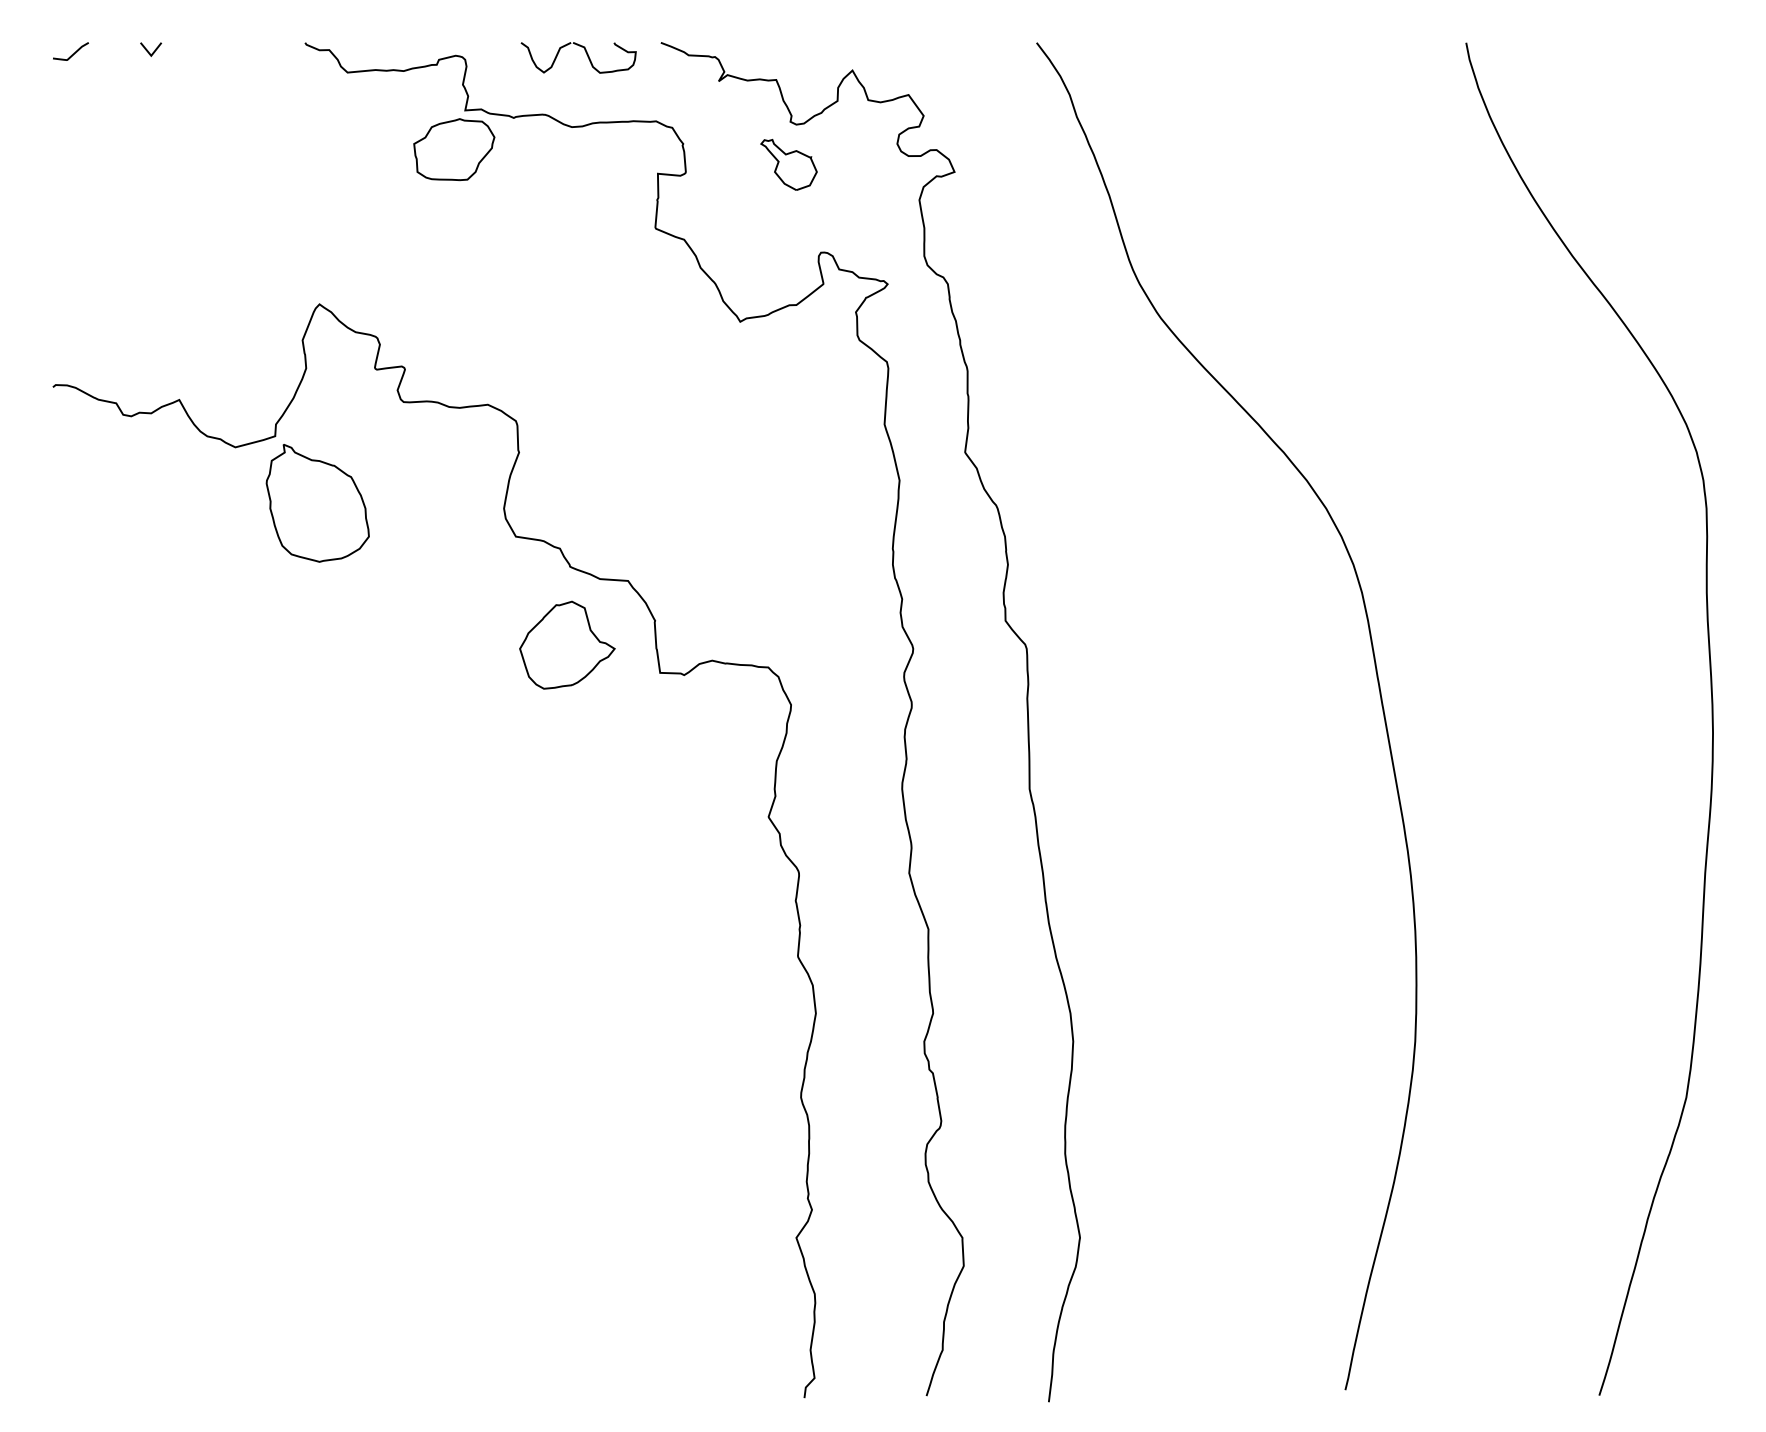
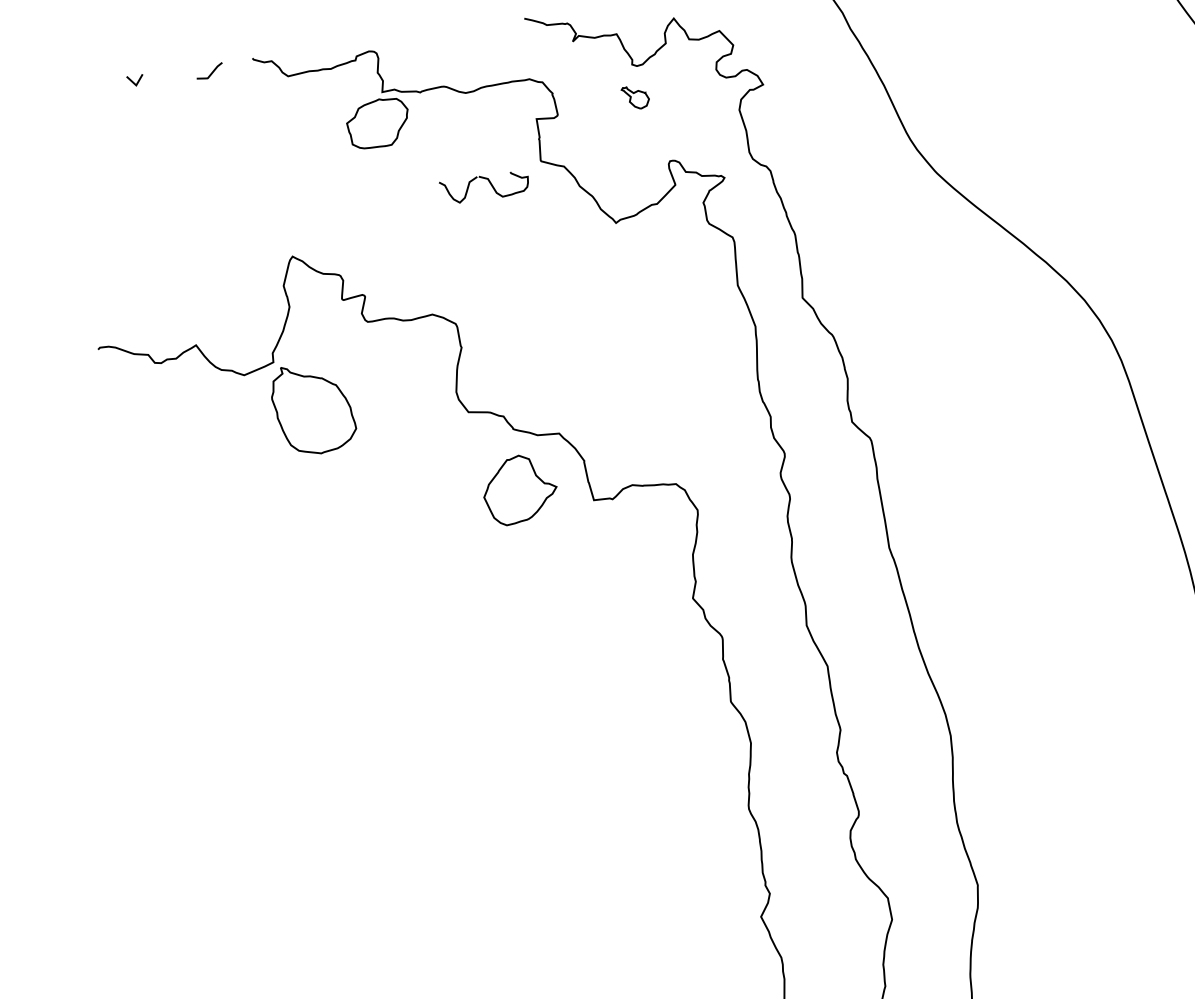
curve: (71, 54) -> (210, 73), moved
part: (586, 54) -> (490, 184), moved
part: (788, 164) -> (635, 97), size x0.6

